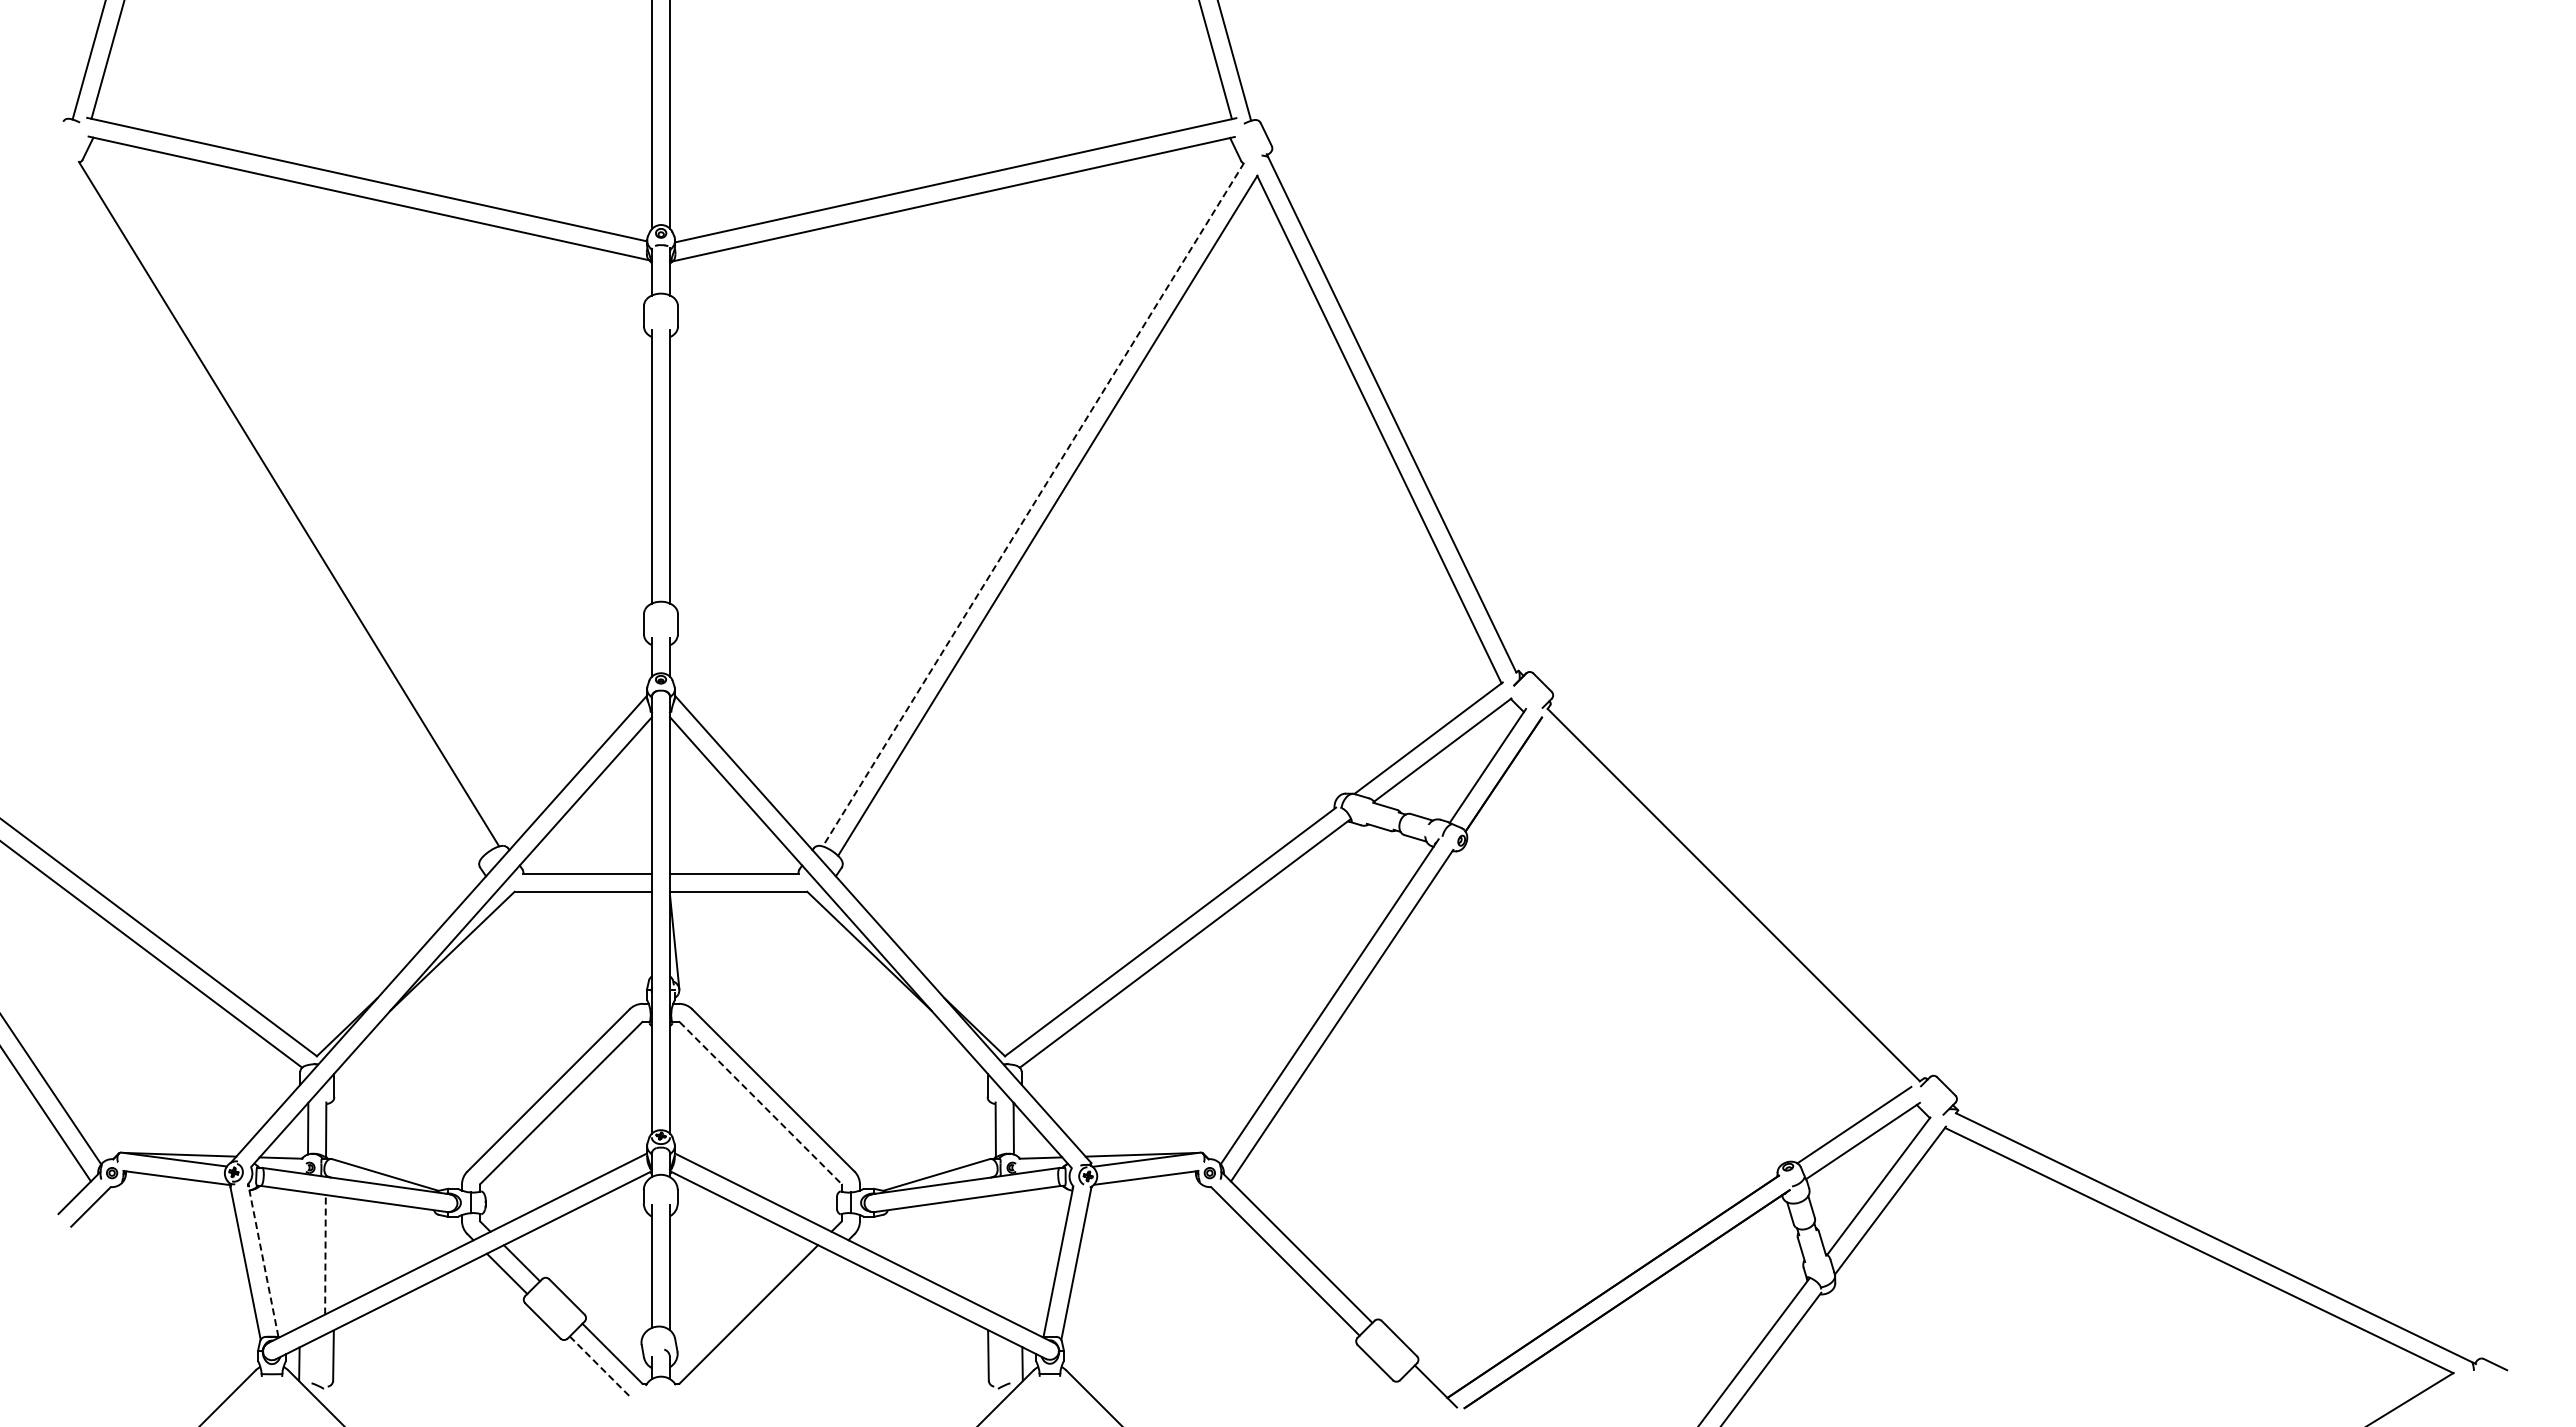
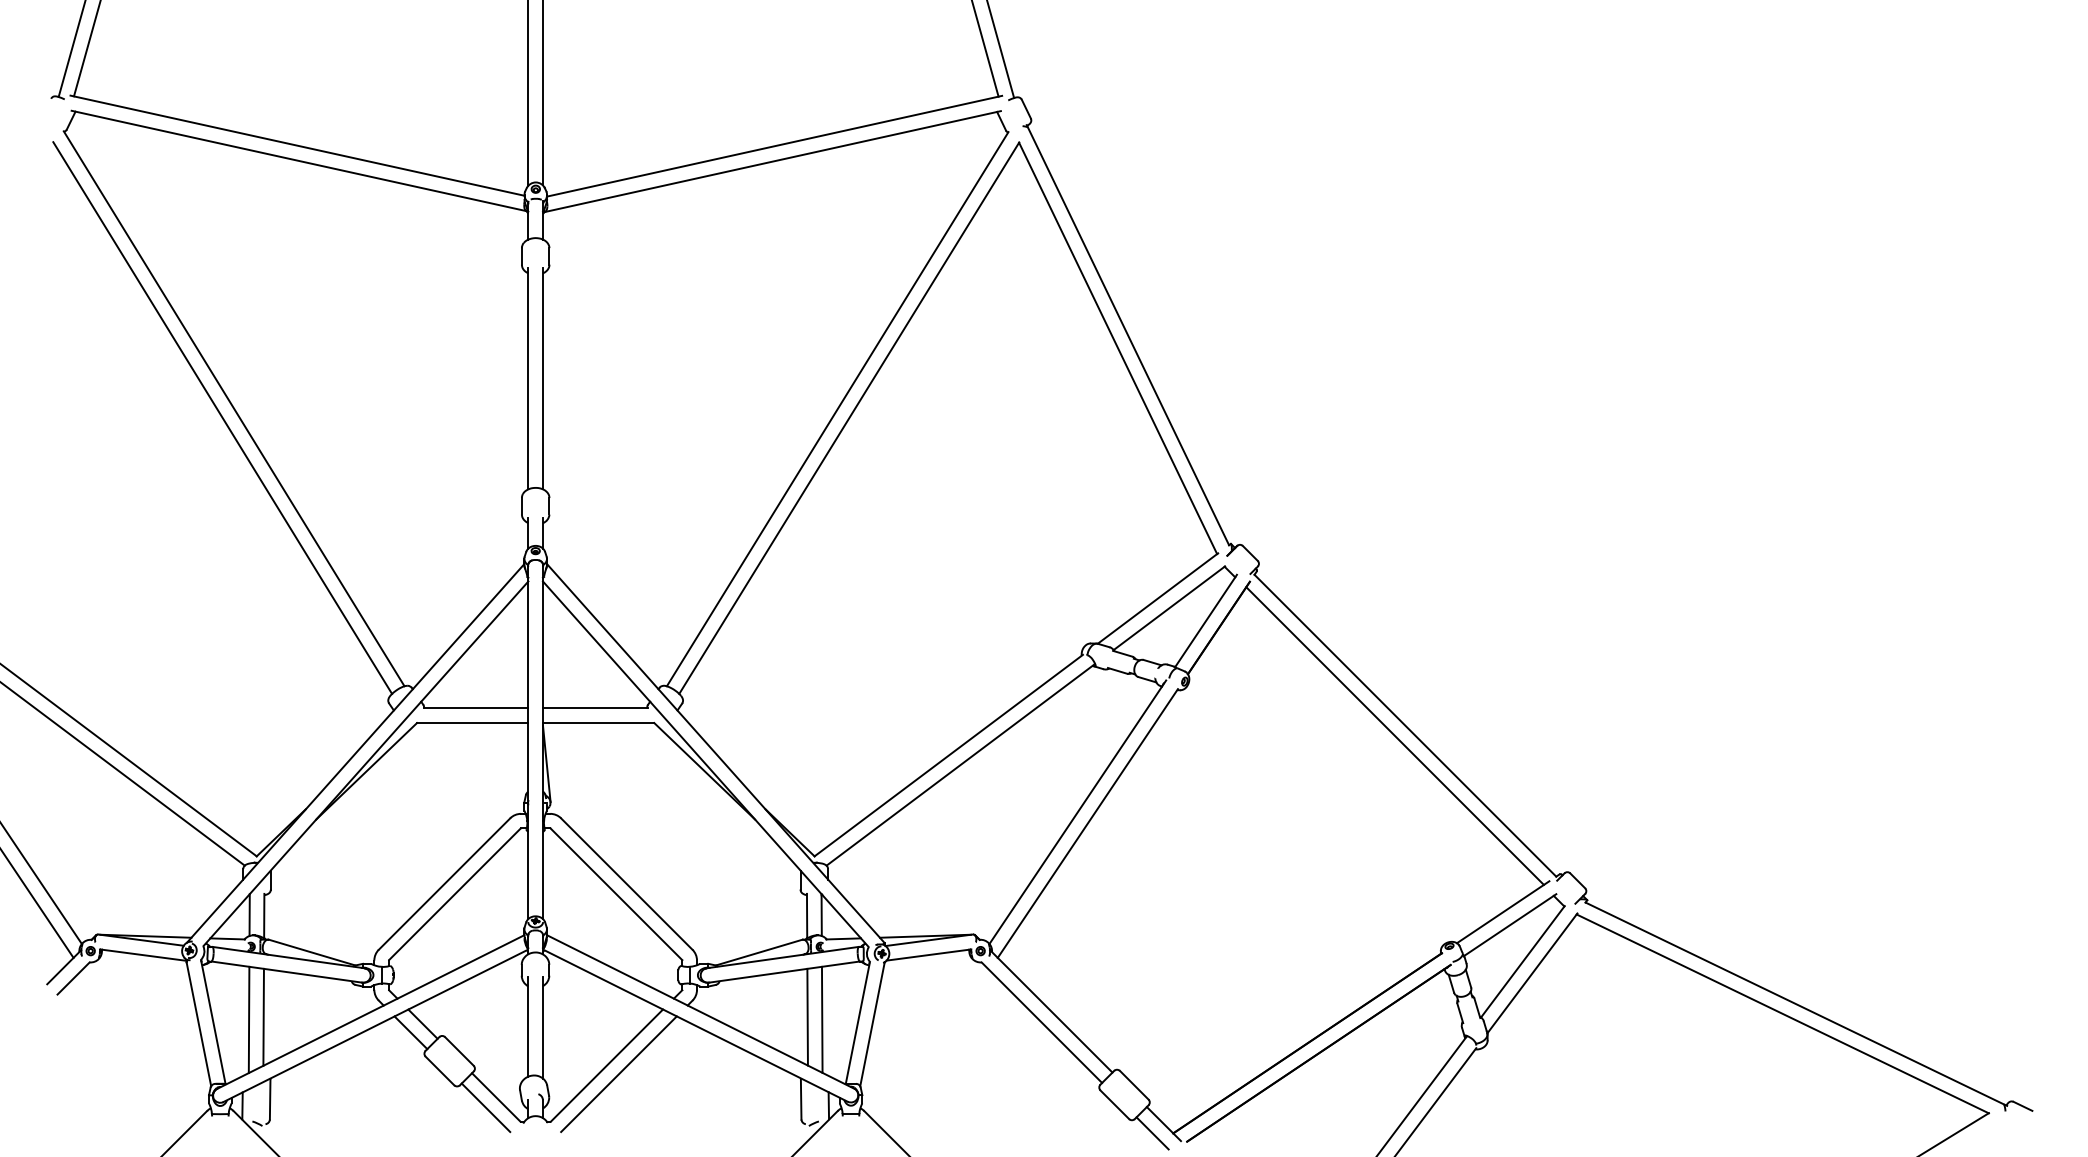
line: (1033, 504) -> (837, 409), dashed -> solid
line: (274, 515) -> (222, 417), added
line: (1720, 907) -> (1394, 735), added
line: (760, 1103) -> (616, 894), dashed -> solid
line: (325, 1254) -> (263, 1017), dashed -> solid
line: (996, 1254) -> (807, 1017), added
line: (307, 1257) -> (249, 1019), added
line: (1014, 1257) -> (822, 1019), added
line: (263, 1260) -> (213, 1021), dashed -> solid
line: (763, 1324) -> (618, 1073), added
line: (600, 1366) -> (486, 1107), dashed -> solid
line: (1421, 1397) -> (1152, 1133), added

